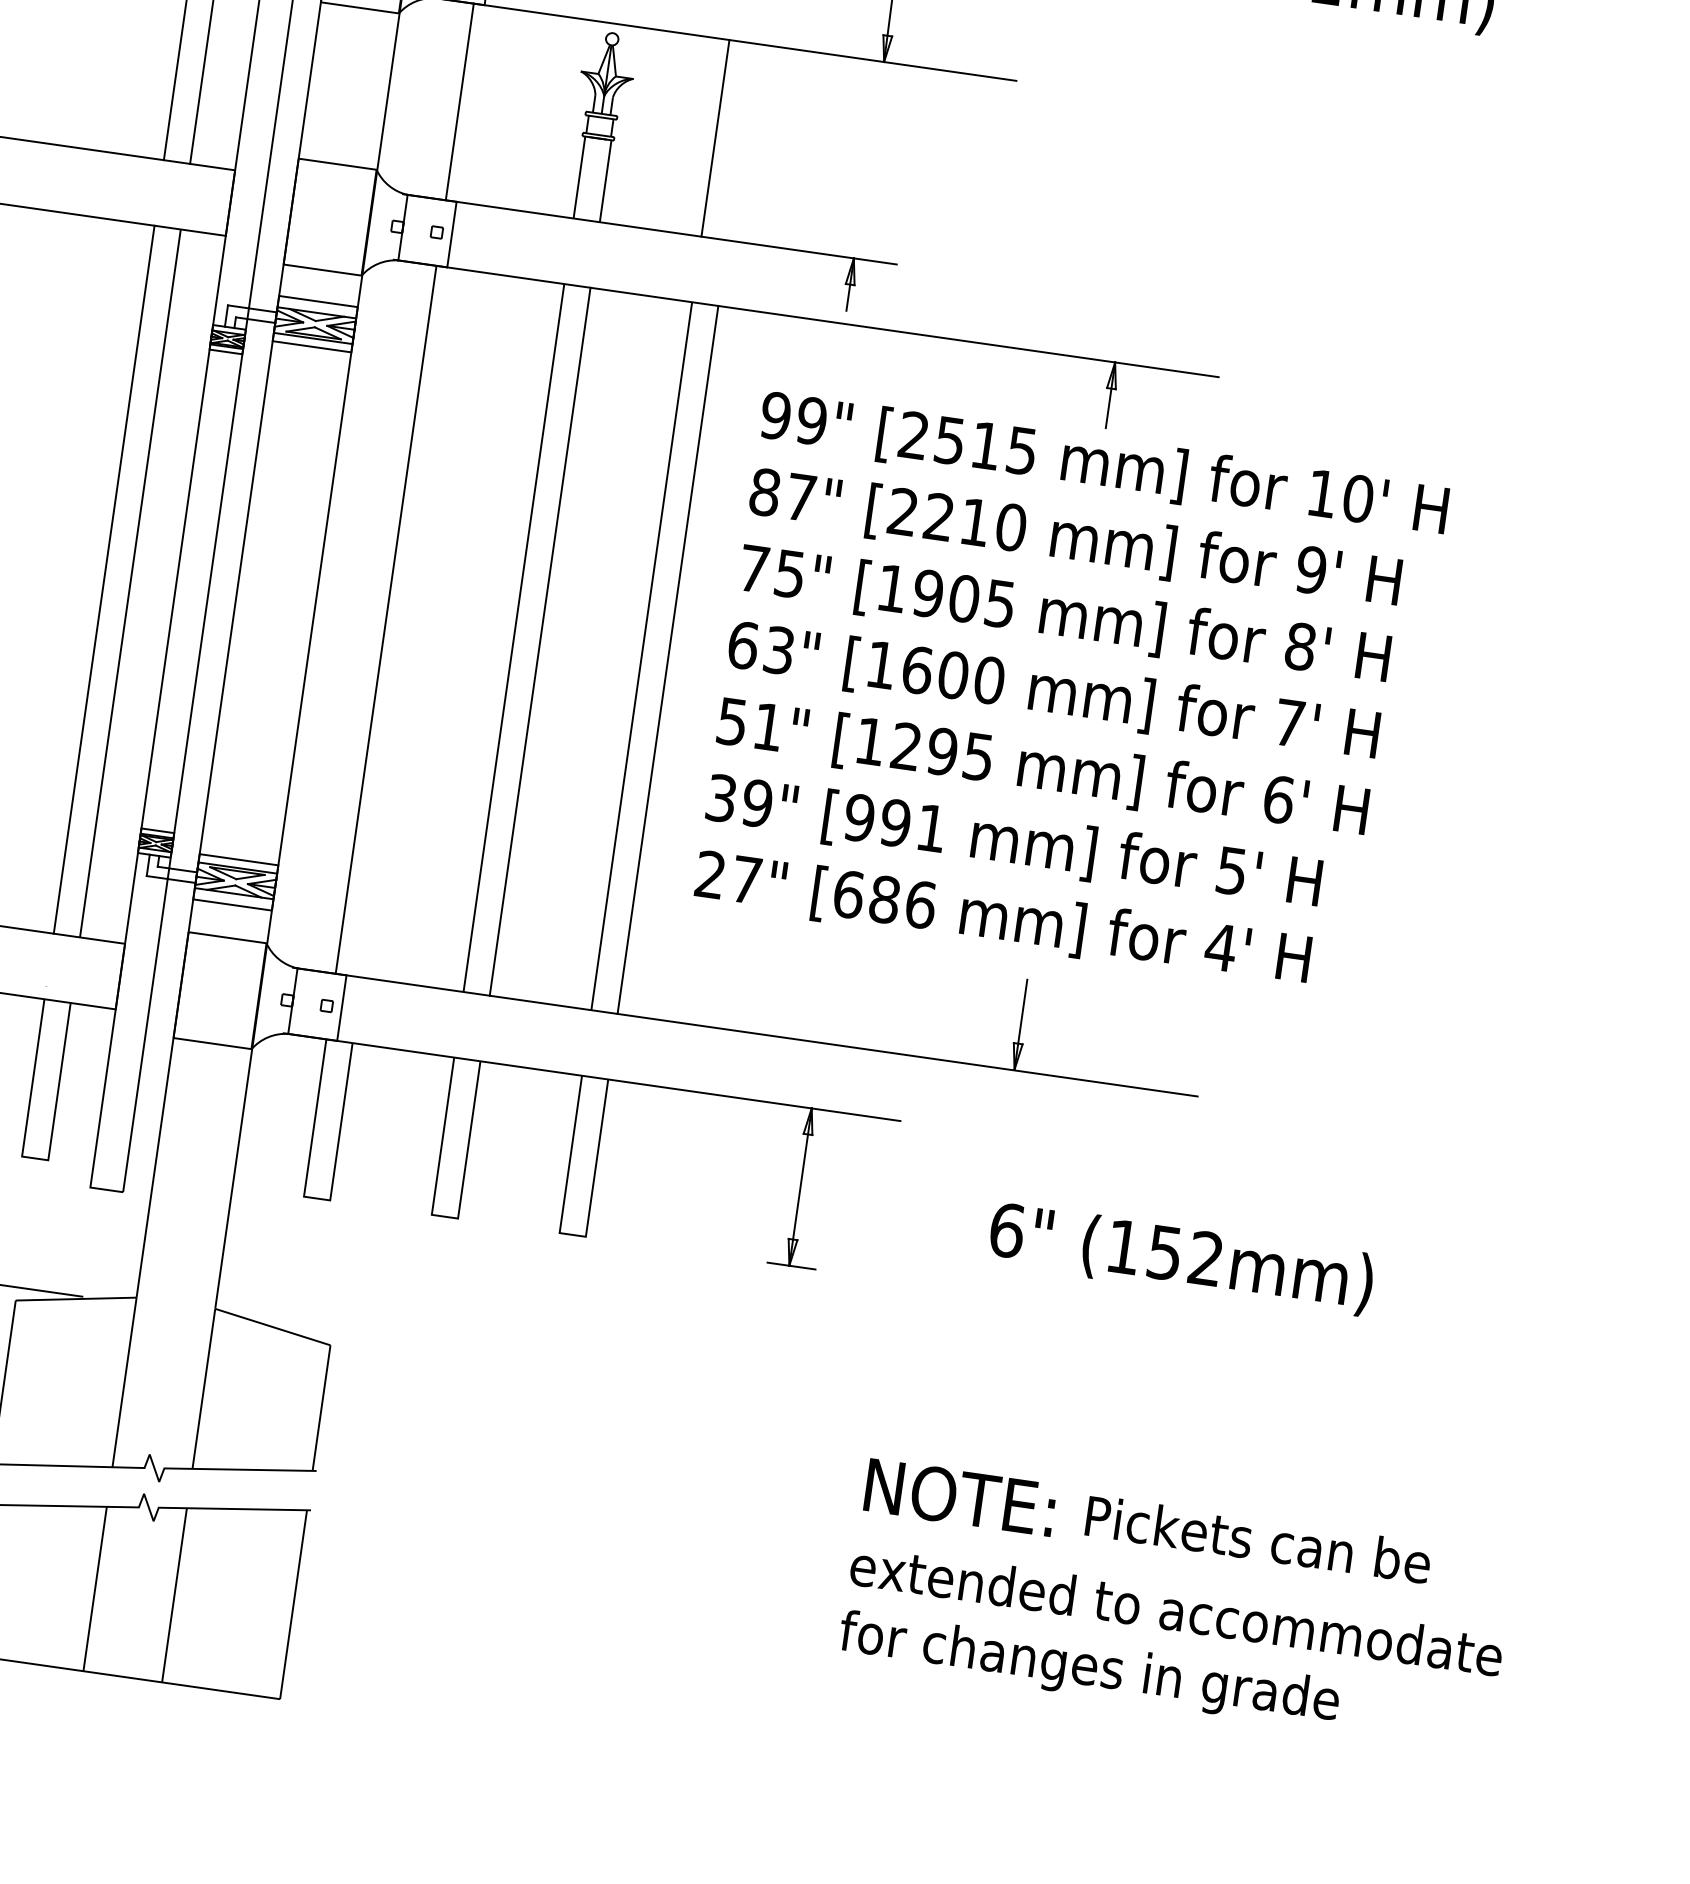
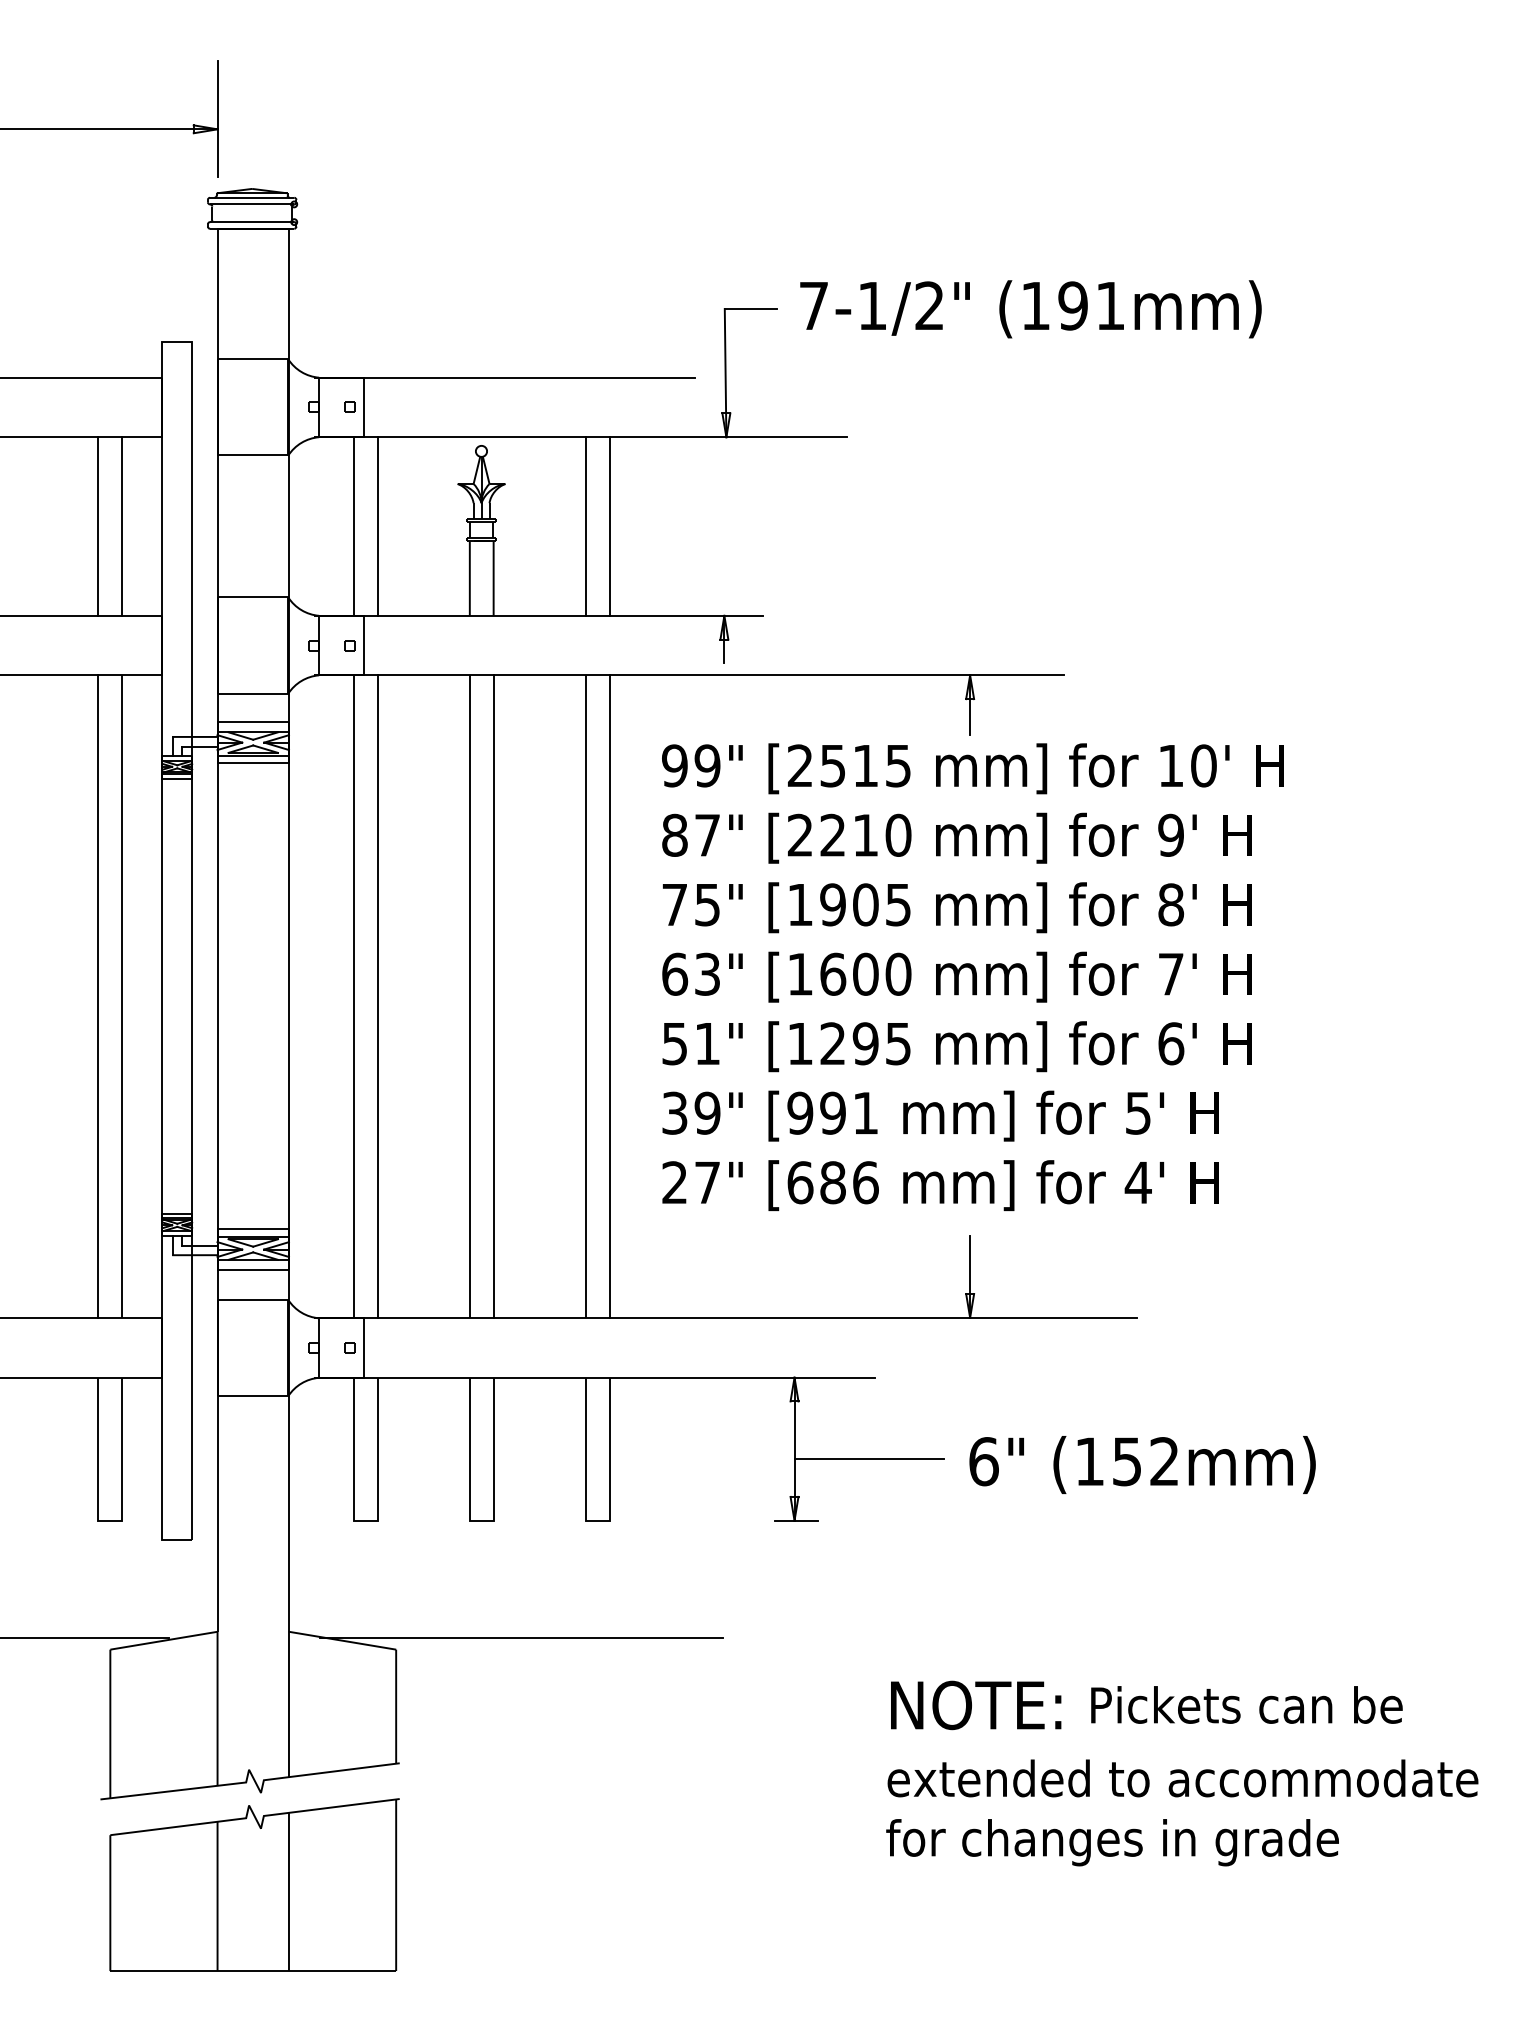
line: (485, 105) -> (377, 526), added
line: (741, 142) -> (609, 526), added
line: (412, 623) -> (377, 996), added
line: (880, 1208) -> (868, 1458), added
line: (470, 1351) -> (521, 1637), added

